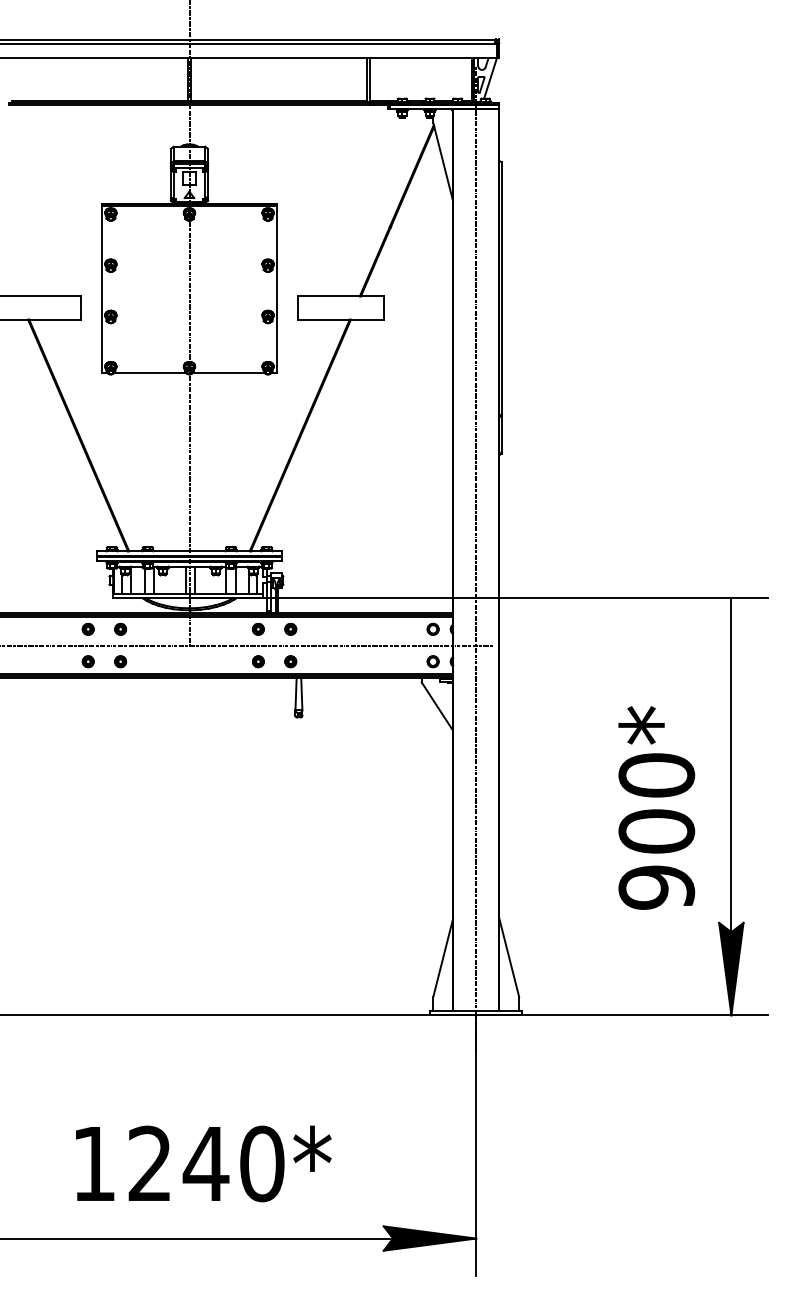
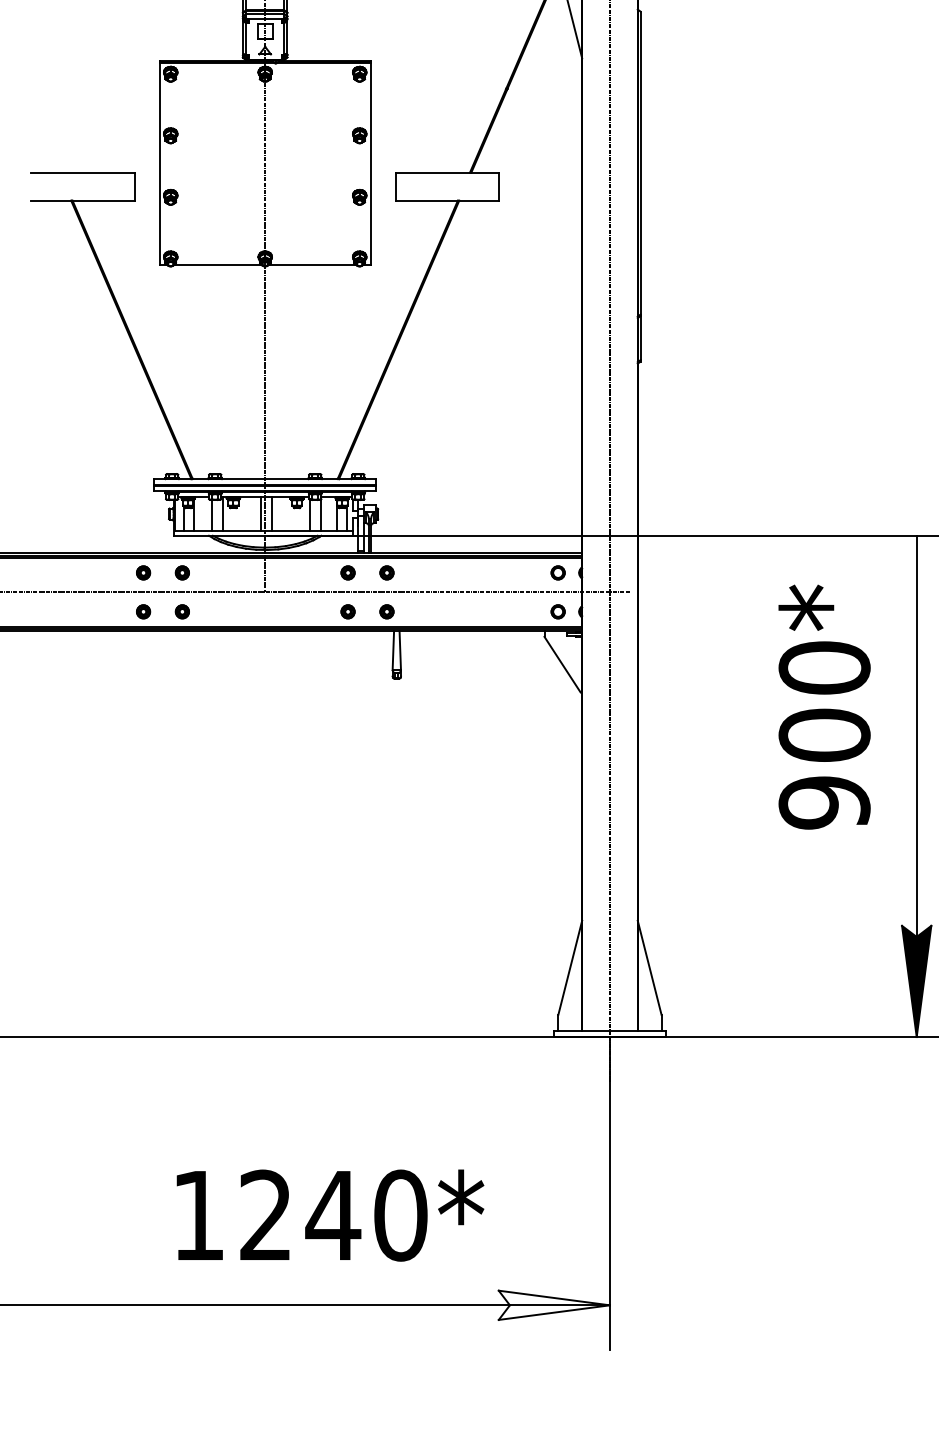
text: (656, 807) -> (824, 706), moved
text: (203, 1163) -> (330, 1215), moved
fill: (429, 1238) -> (553, 1305), removed

